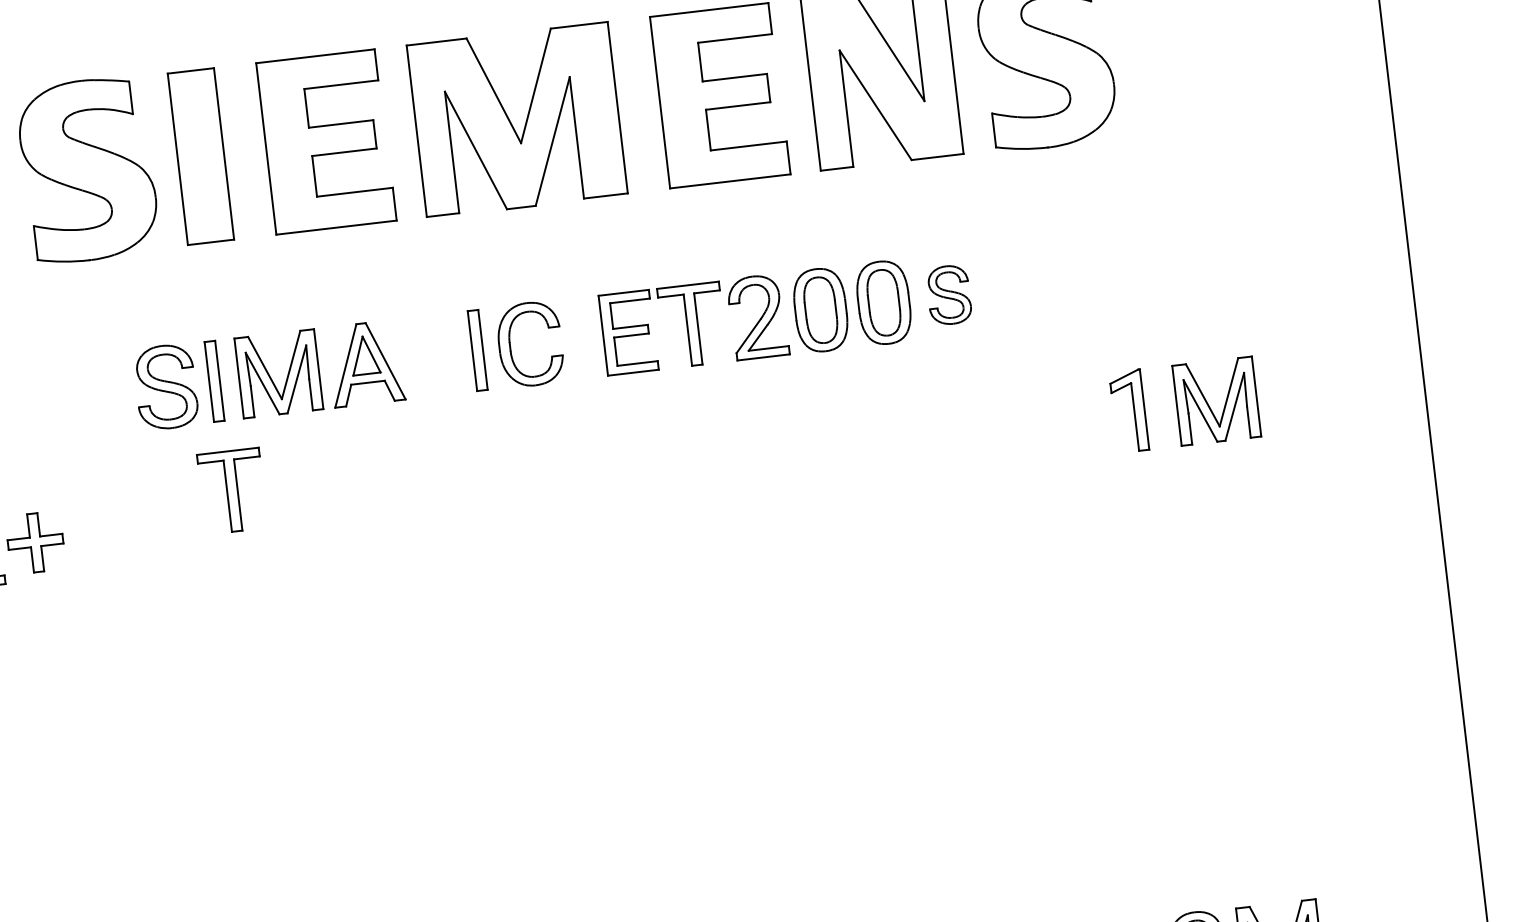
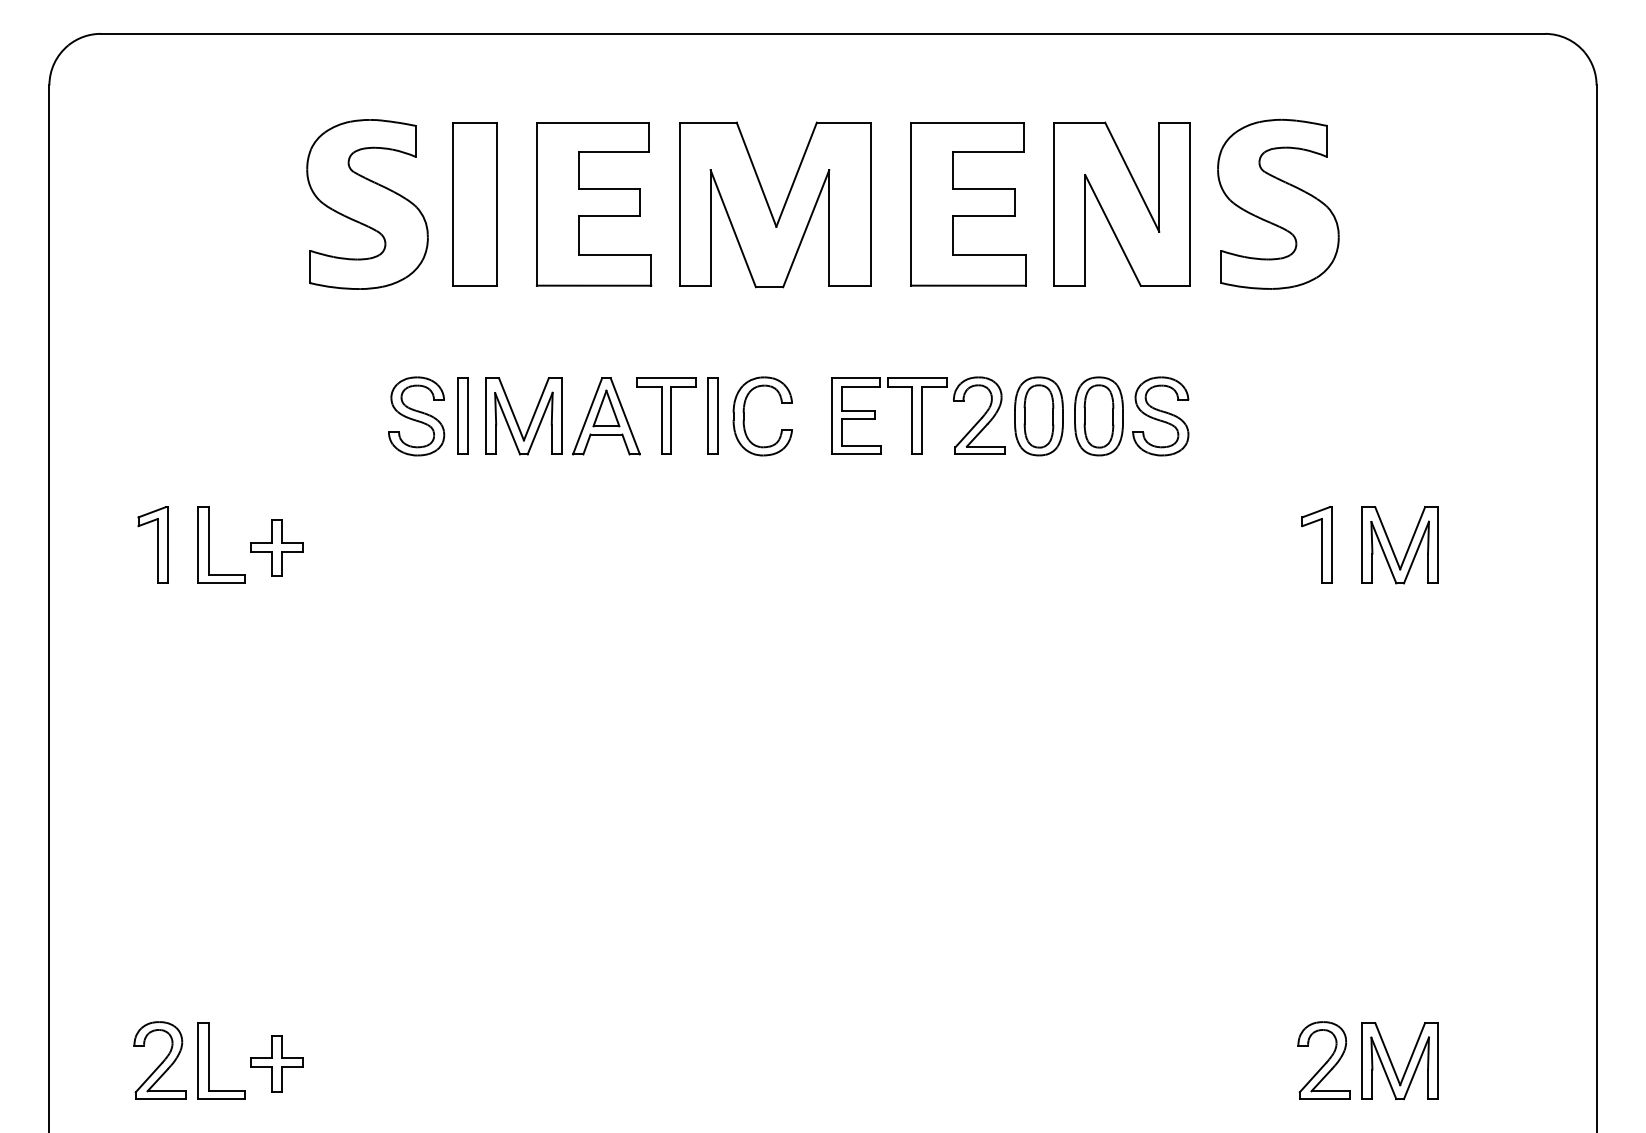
part: (948, 295) -> (1160, 416), size x1.43
part: (232, 490) -> (666, 415), moved

